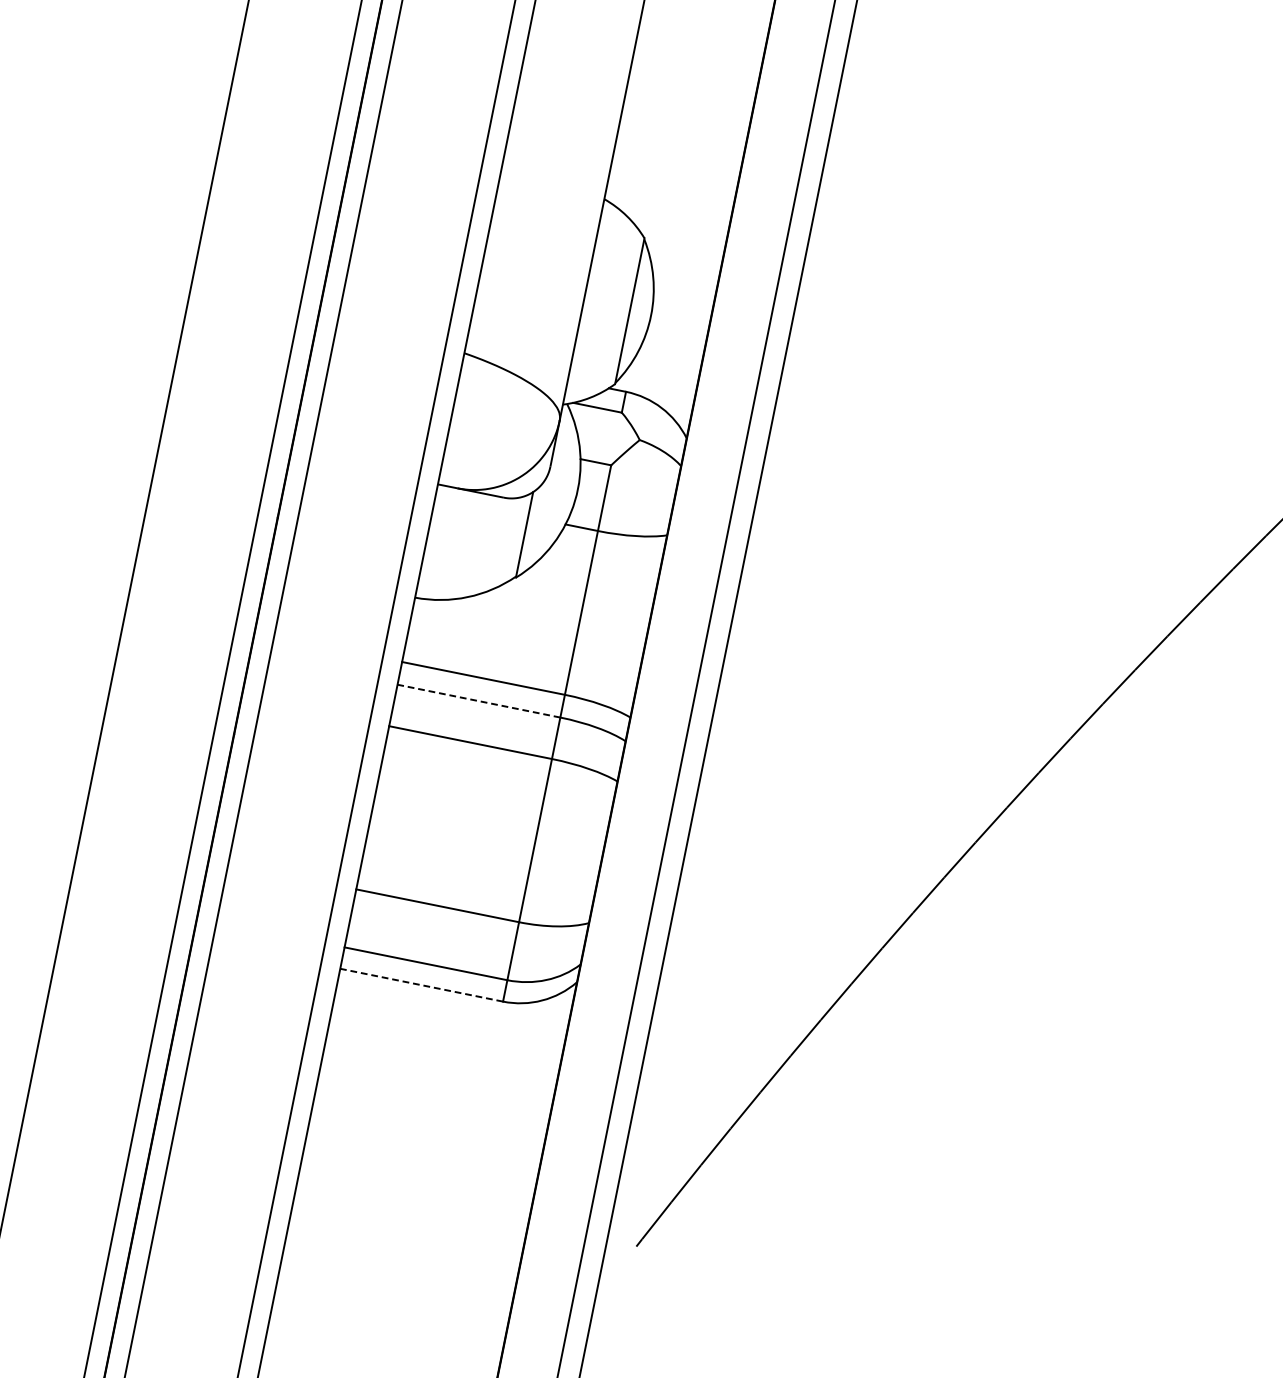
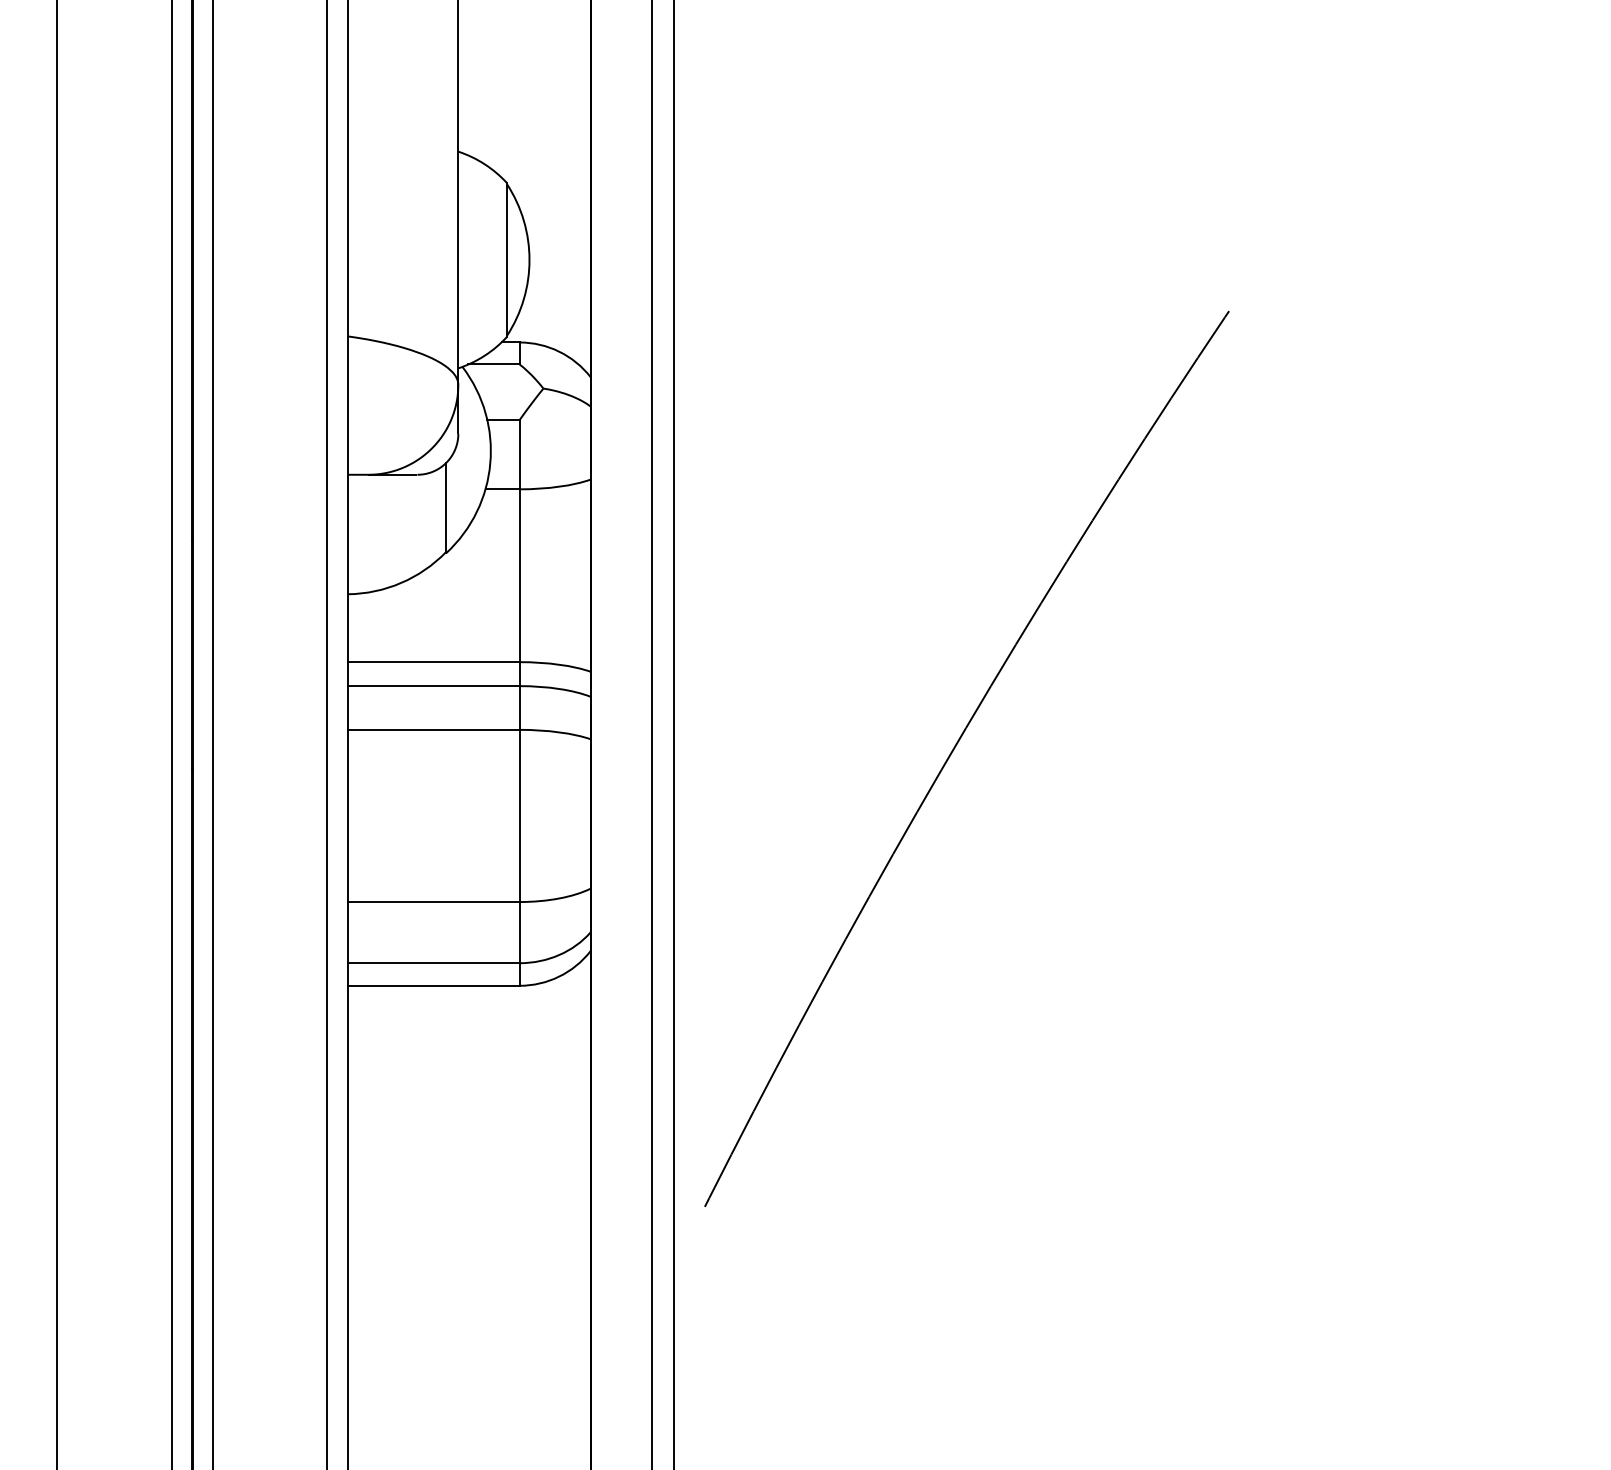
line: (478, 701) -> (433, 686), dashed -> solid
line: (421, 984) -> (433, 985), dashed -> solid

